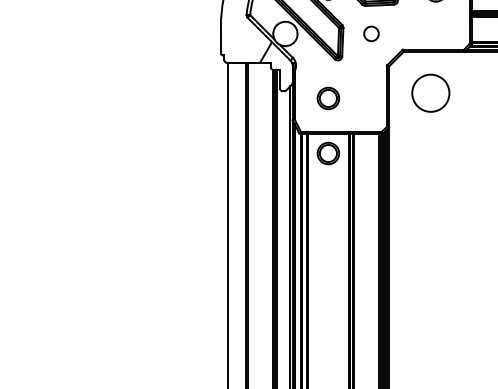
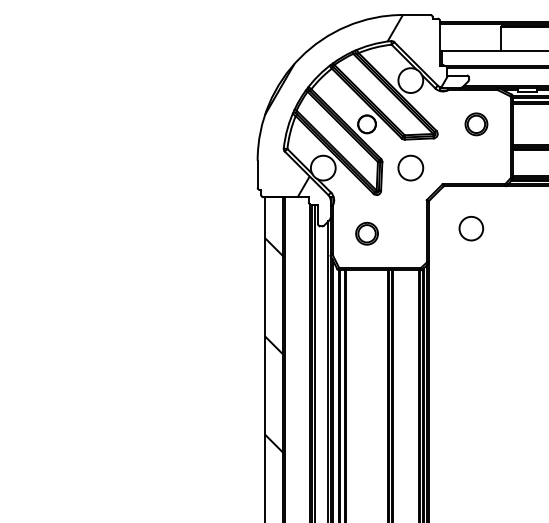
circle: (371, 33) -> (410, 167), size x1.67
circle: (431, 93) -> (471, 228), size x0.62
part: (327, 153) -> (366, 289), removed
hatch: (236, 208) -> (273, 345), added

